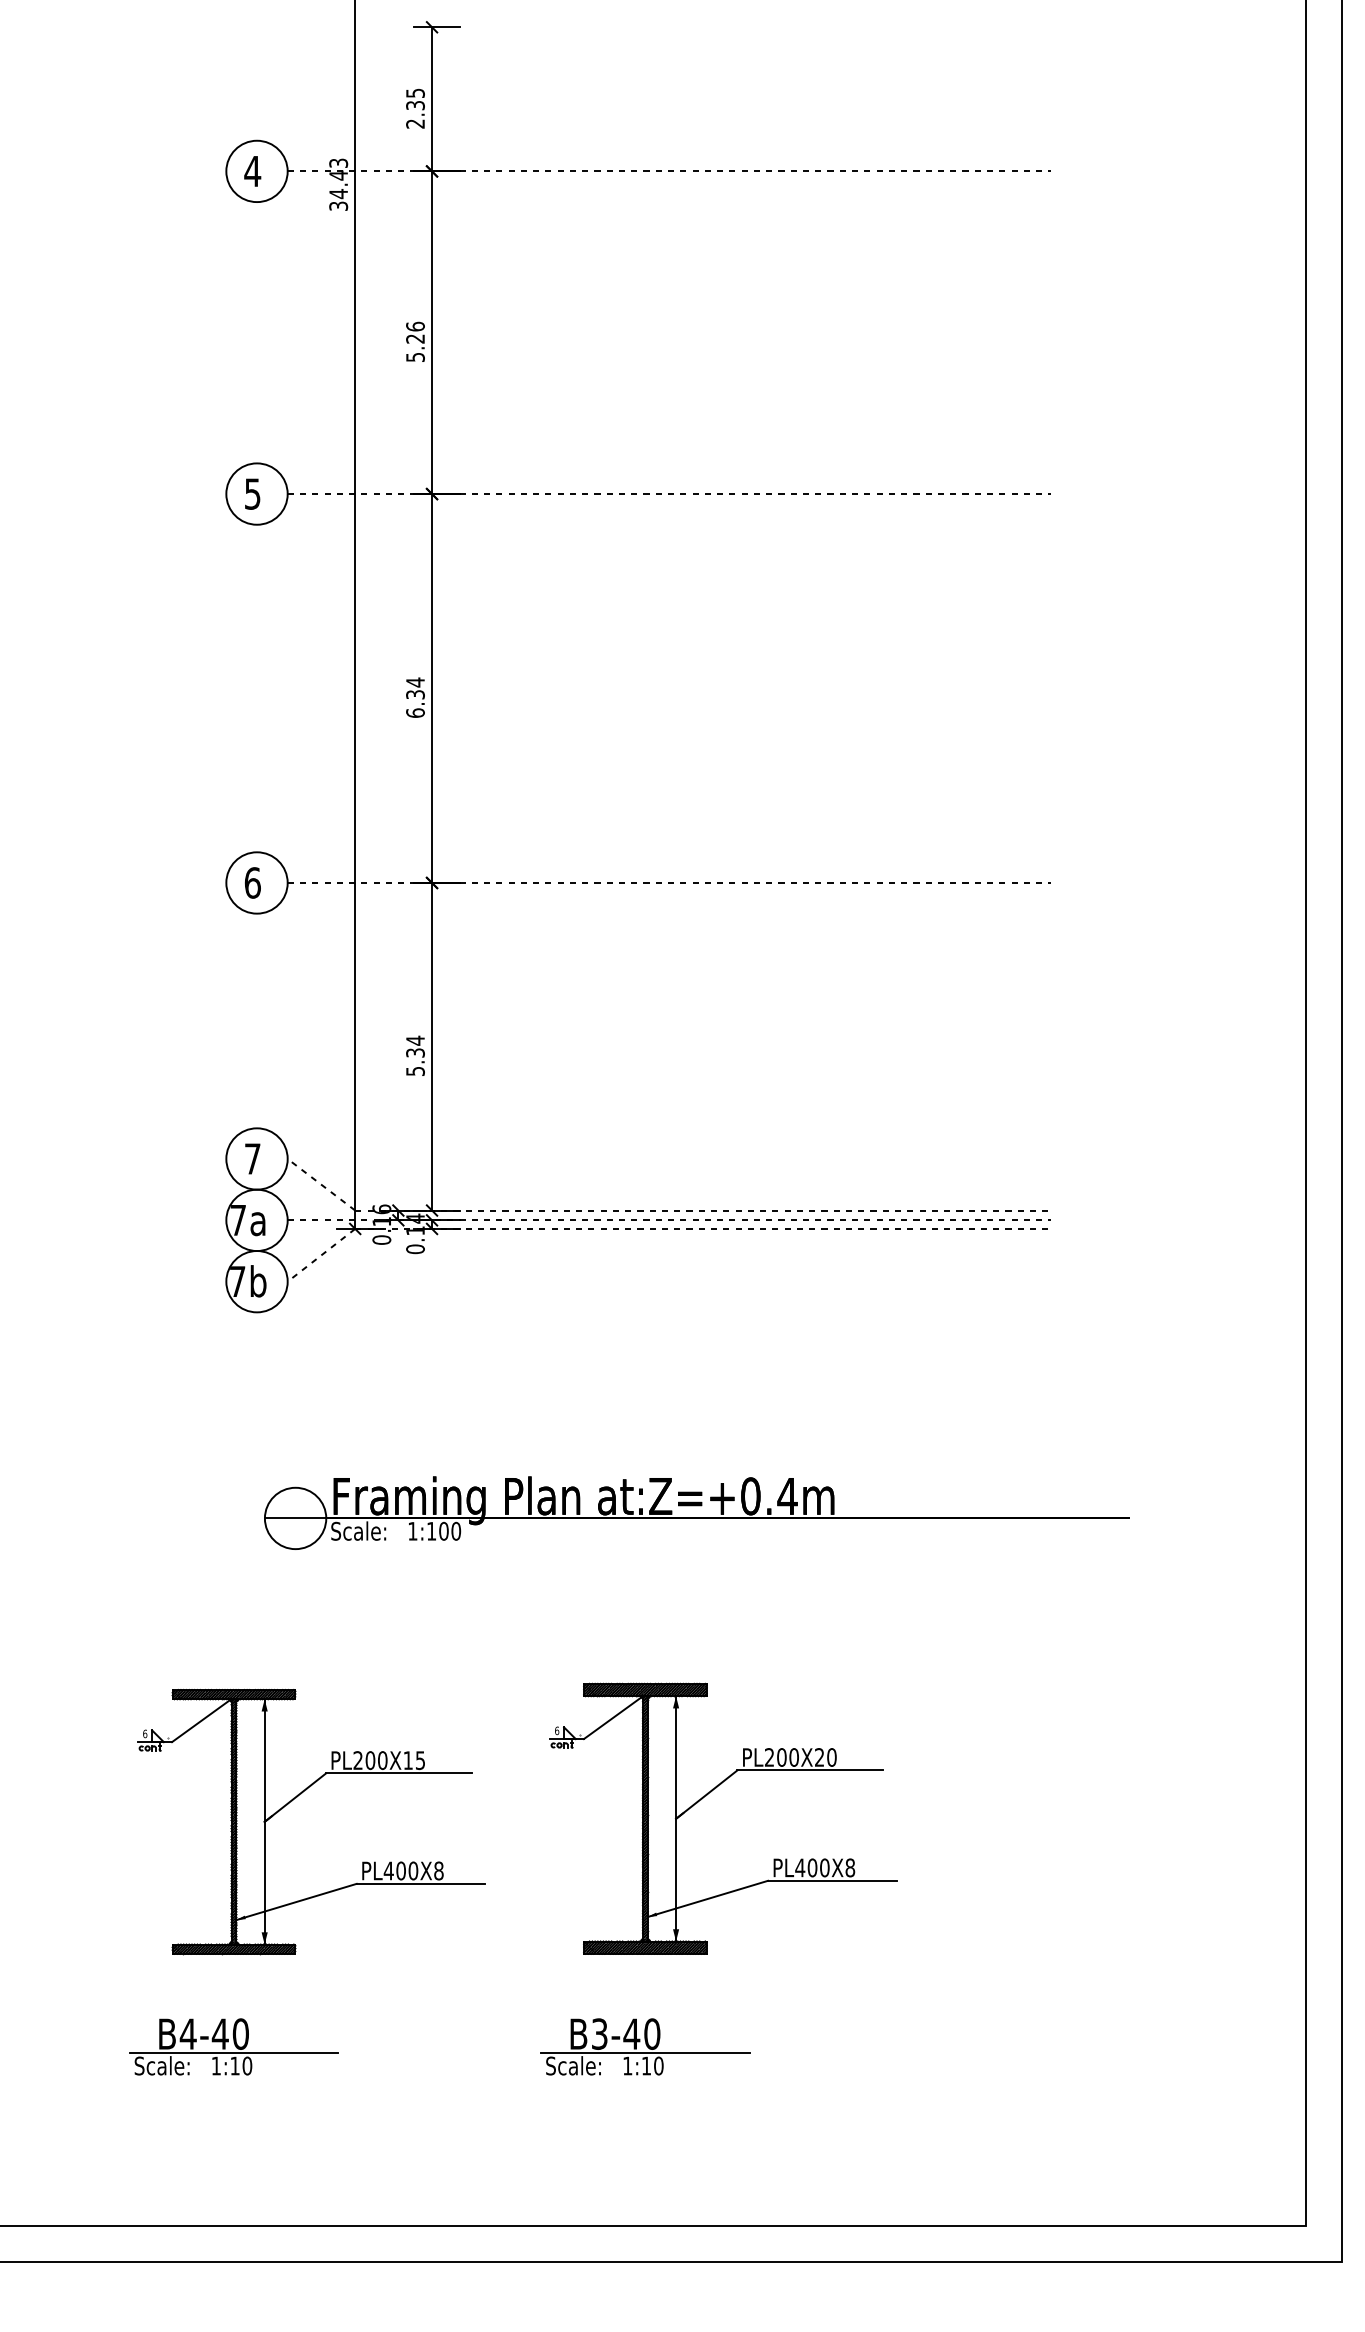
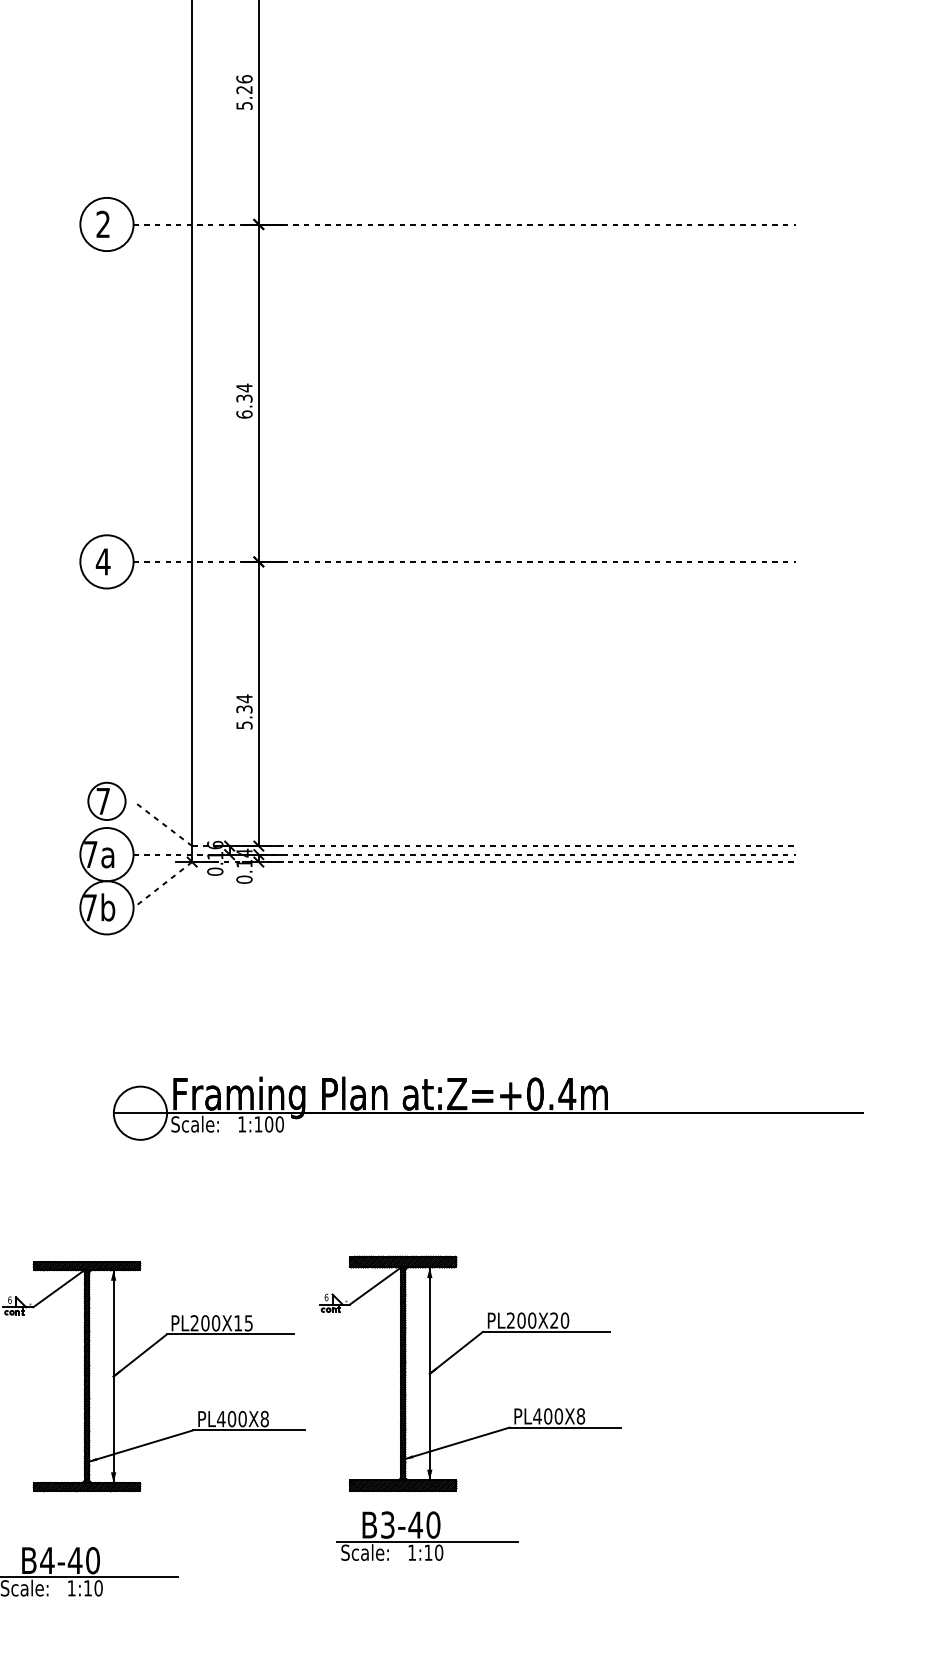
text: (252, 493) -> (103, 224), 5 -> 2
text: (252, 882) -> (103, 561), 6 -> 4
circle: (256, 1158) -> (106, 800), size x0.7
part: (706, 1796) -> (456, 1354), moved
part: (645, 2046) -> (427, 1535), moved

